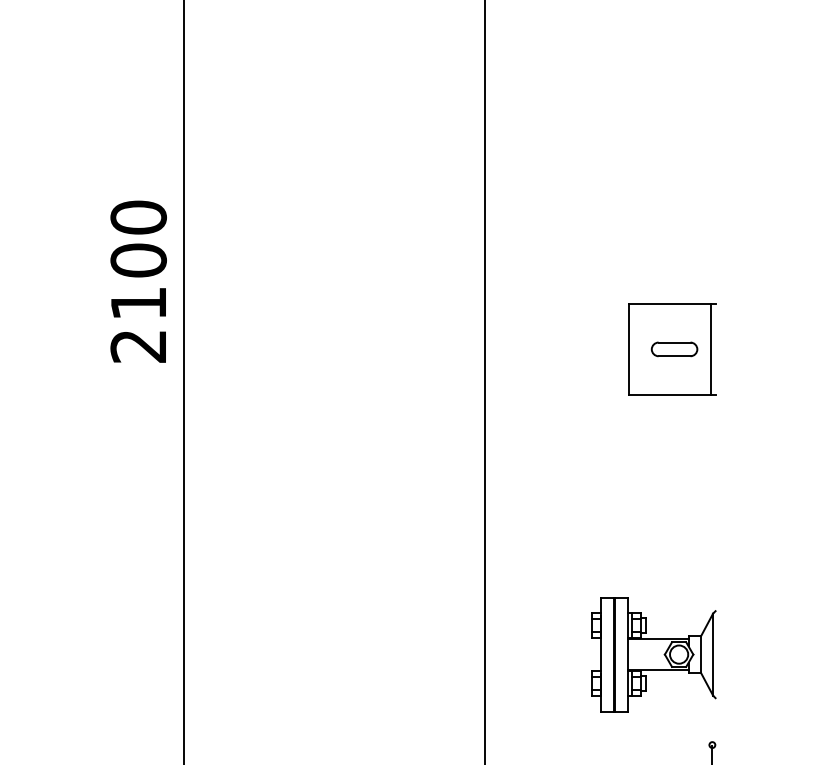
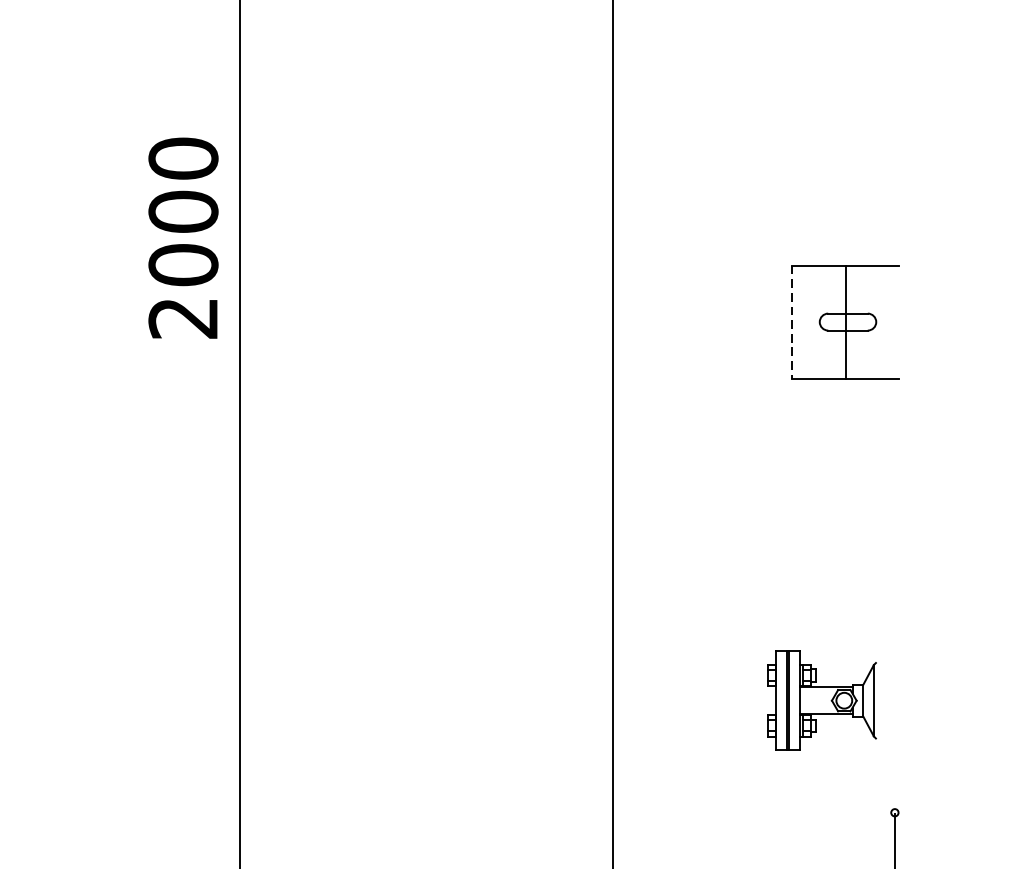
text: (138, 303) -> (183, 265), 2100 -> 2000
line: (711, 348) -> (846, 320), moved
line: (629, 349) -> (792, 322), solid -> dashed
part: (653, 654) -> (821, 700), size x0.7

